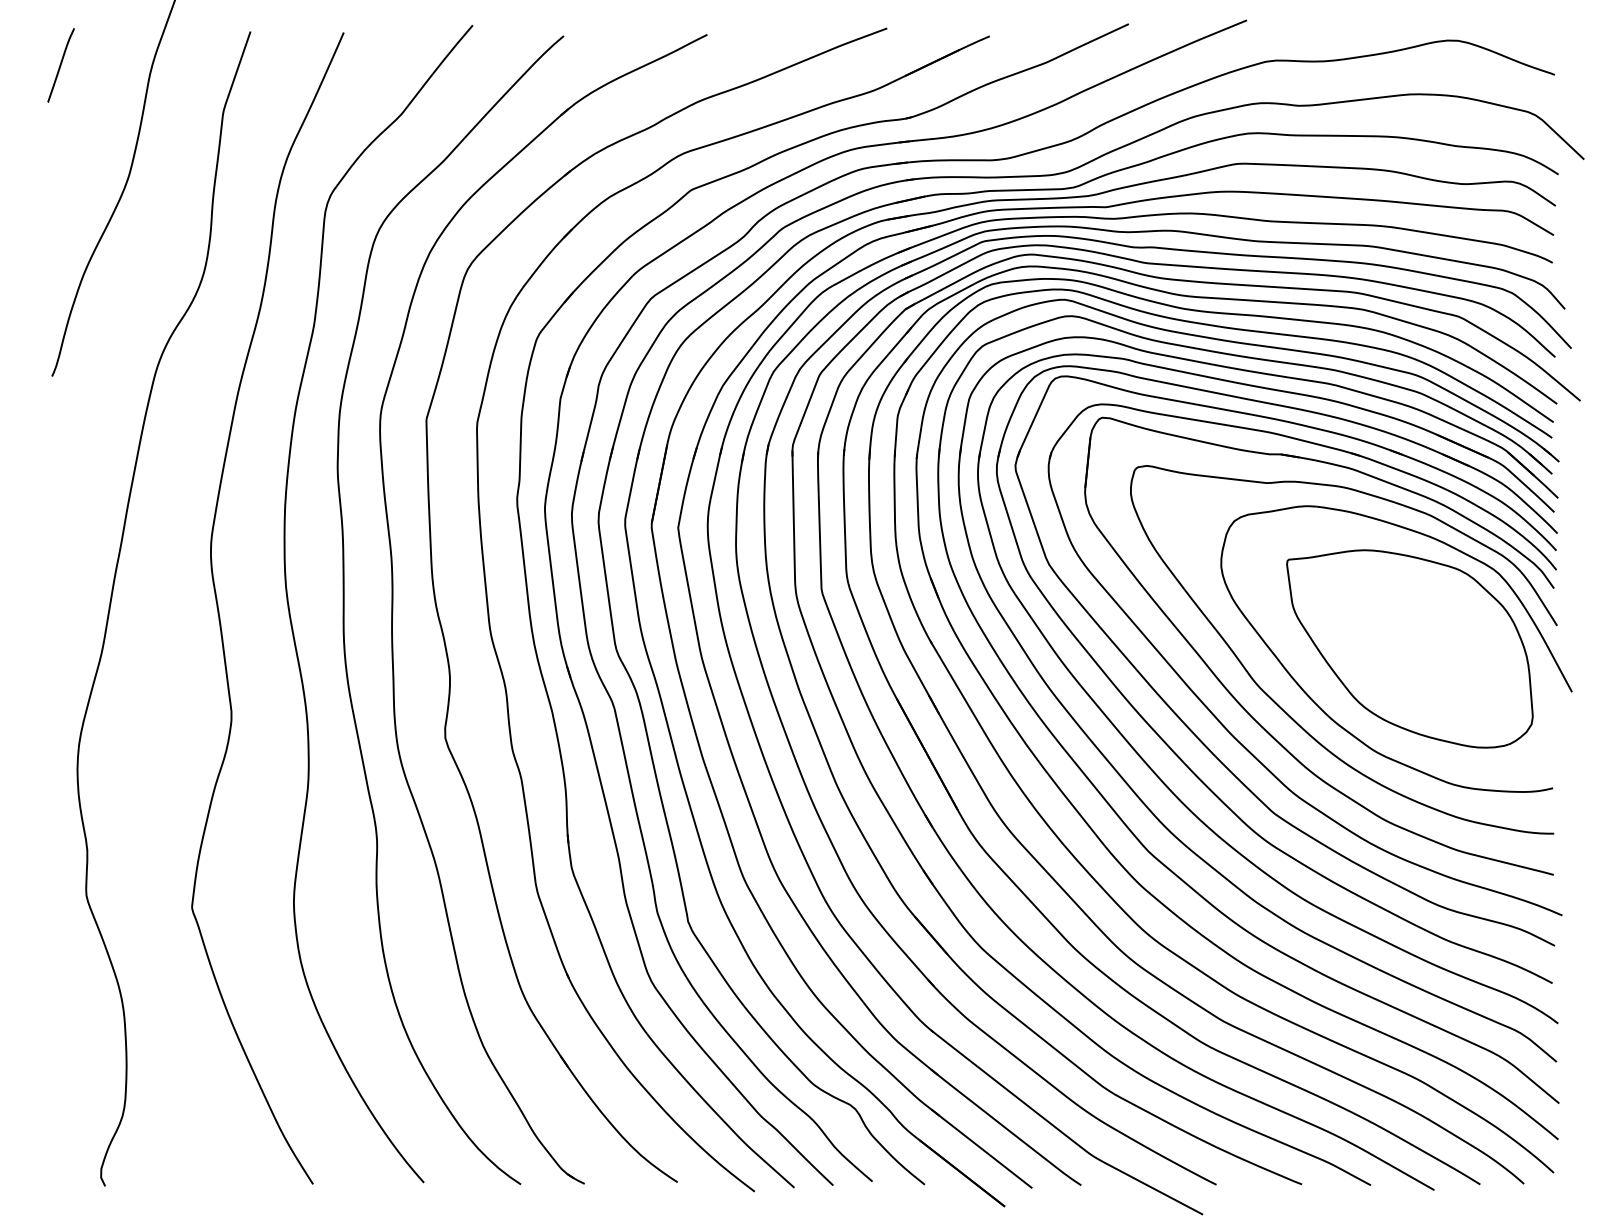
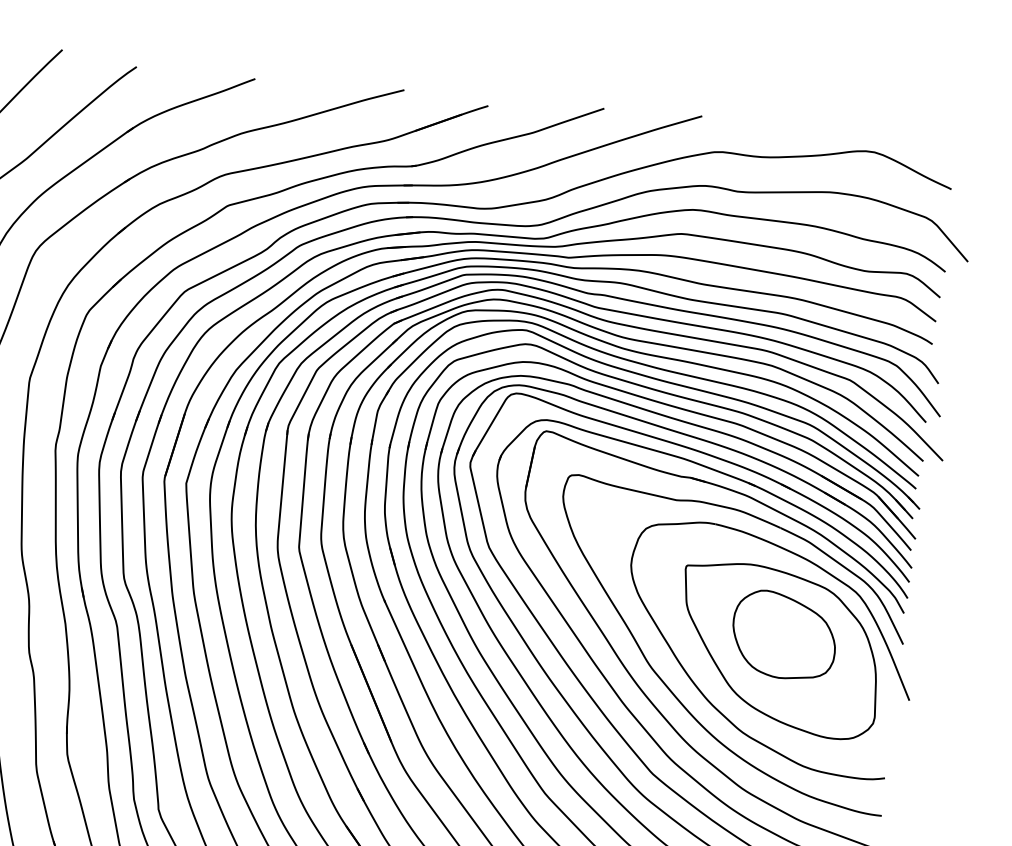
part: (1413, 630) -> (784, 635), added

